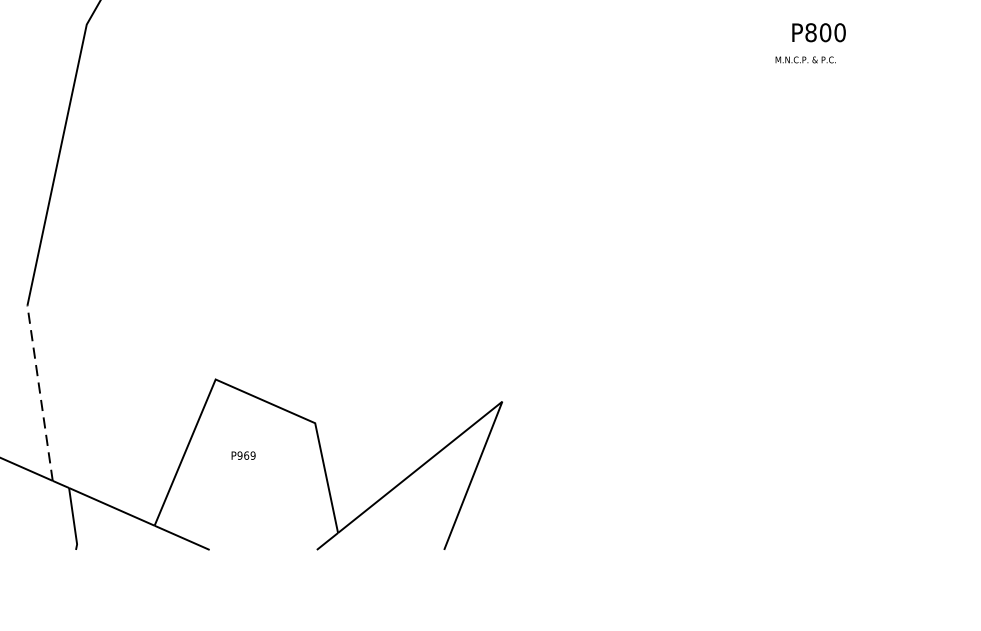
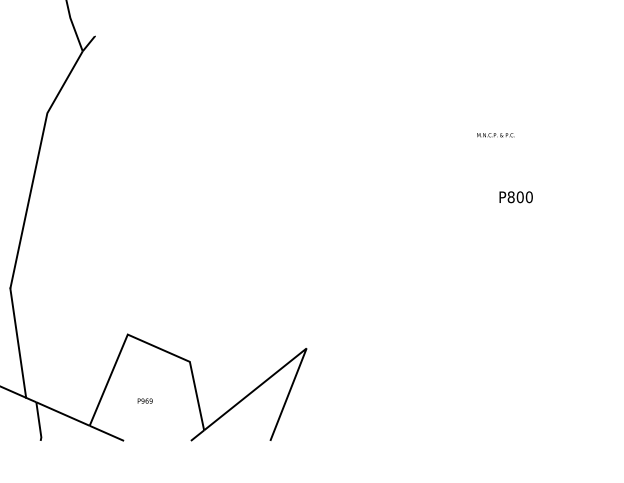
text: (817, 33) -> (515, 197), moved
line: (40, 392) -> (18, 342), dashed -> solid
text: (242, 454) -> (144, 400), moved

